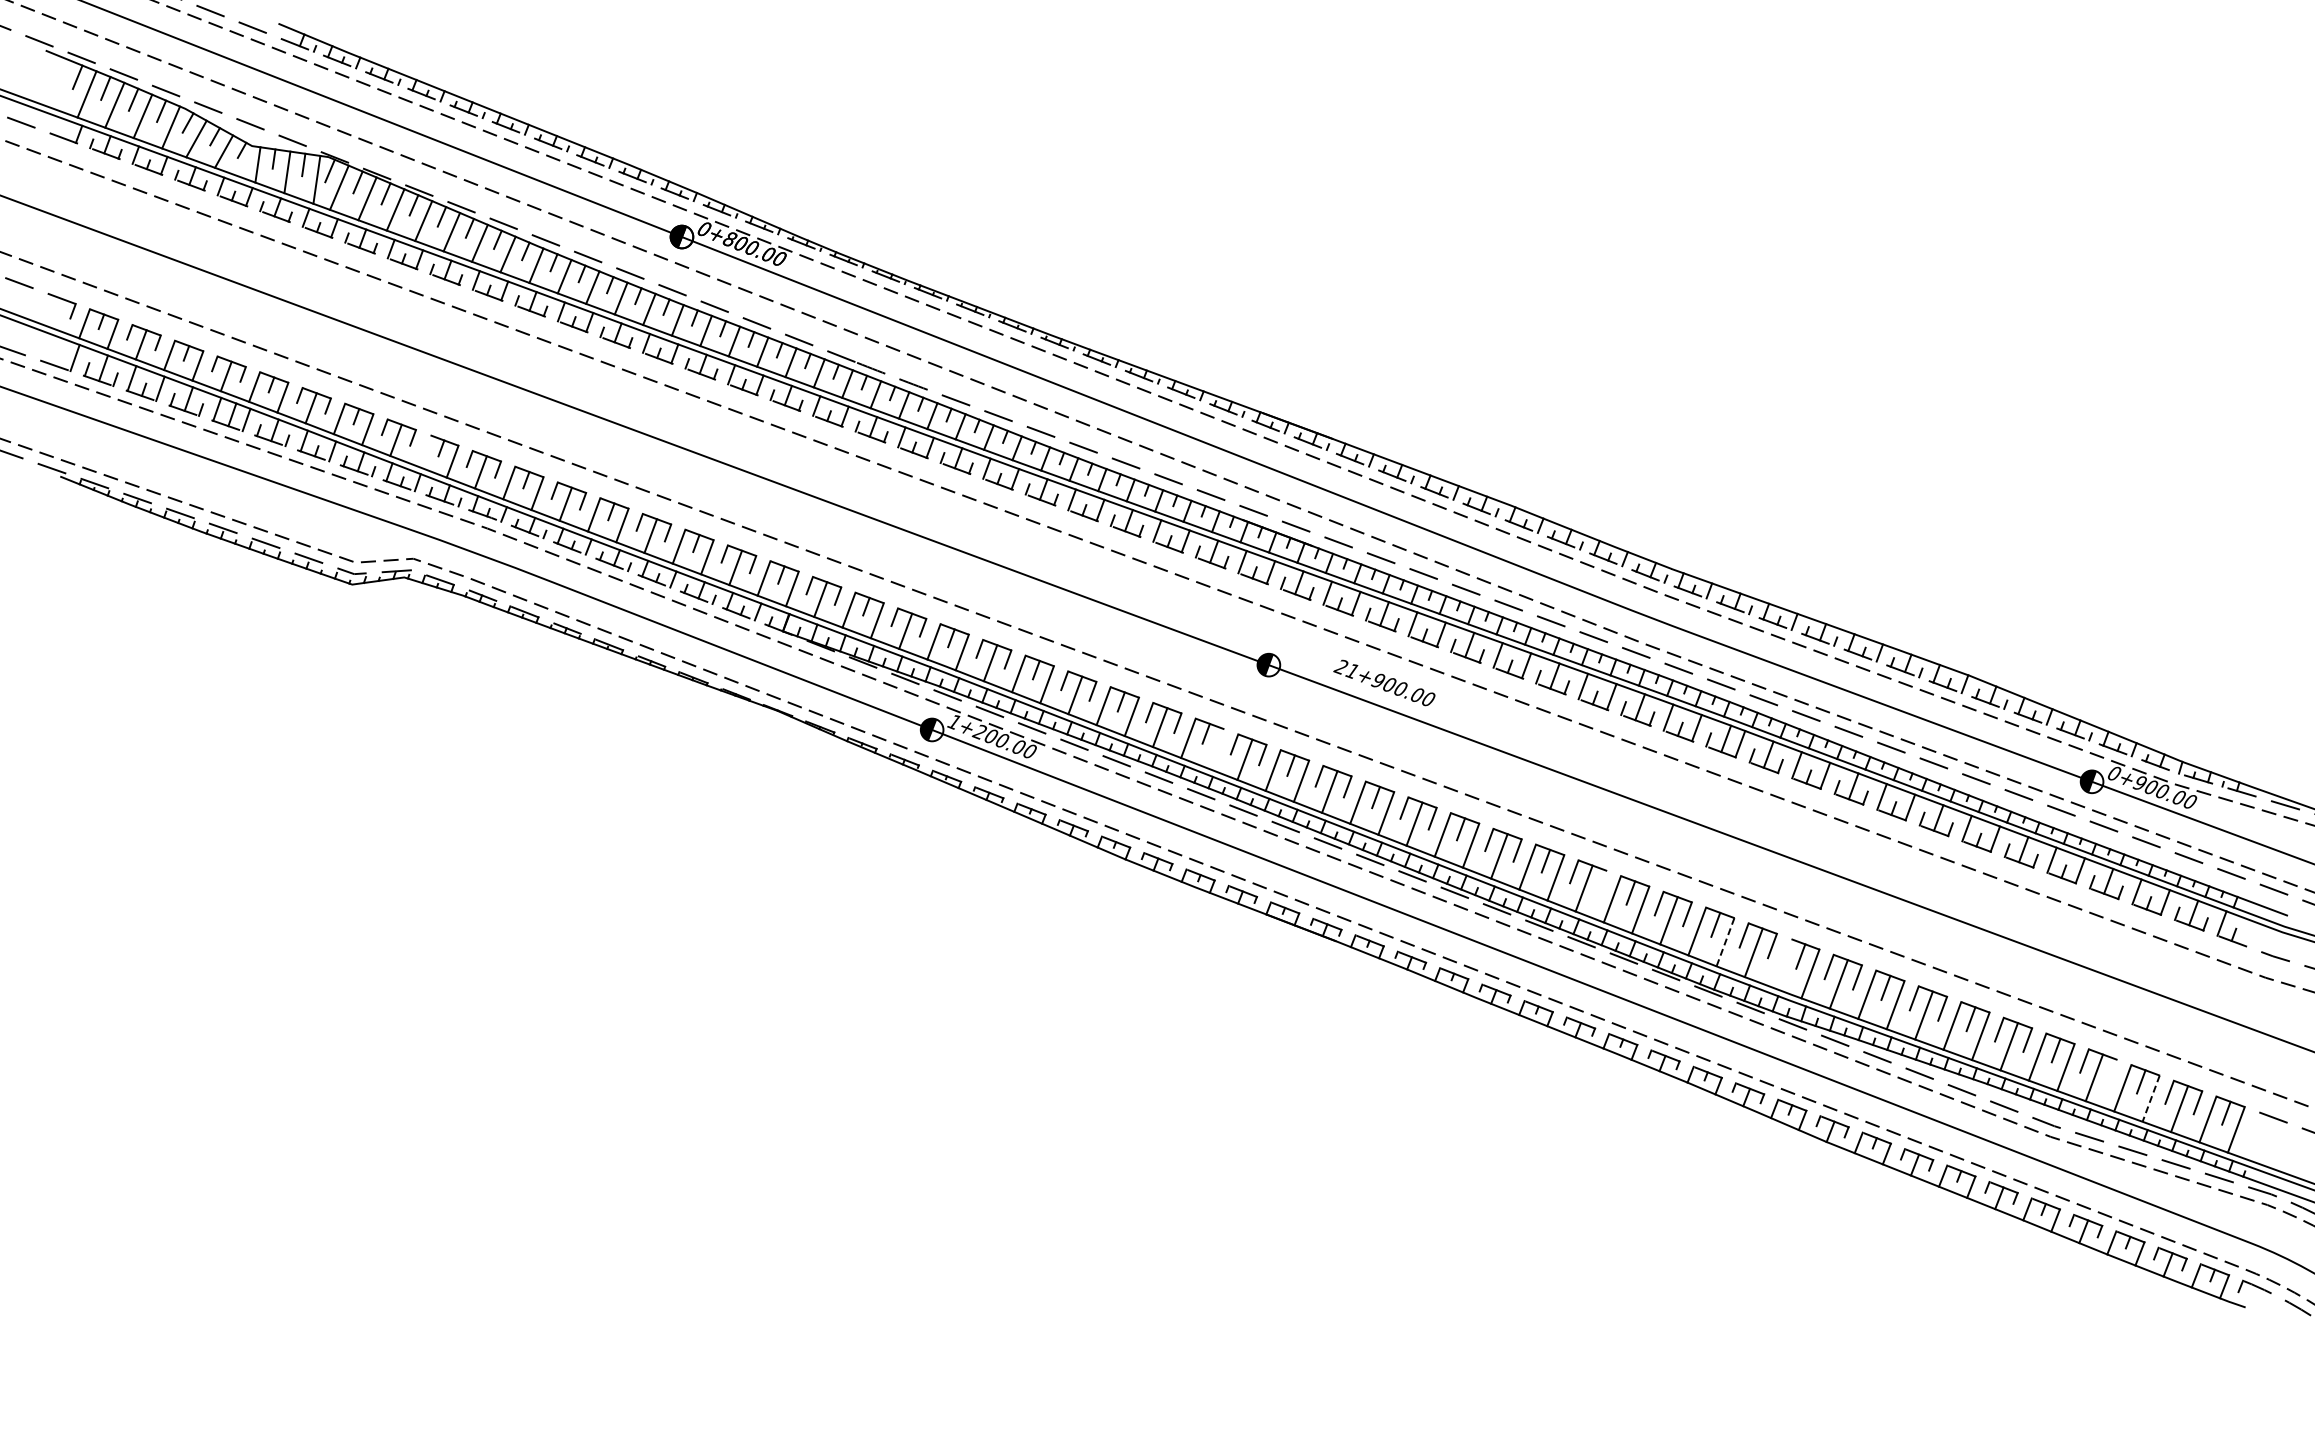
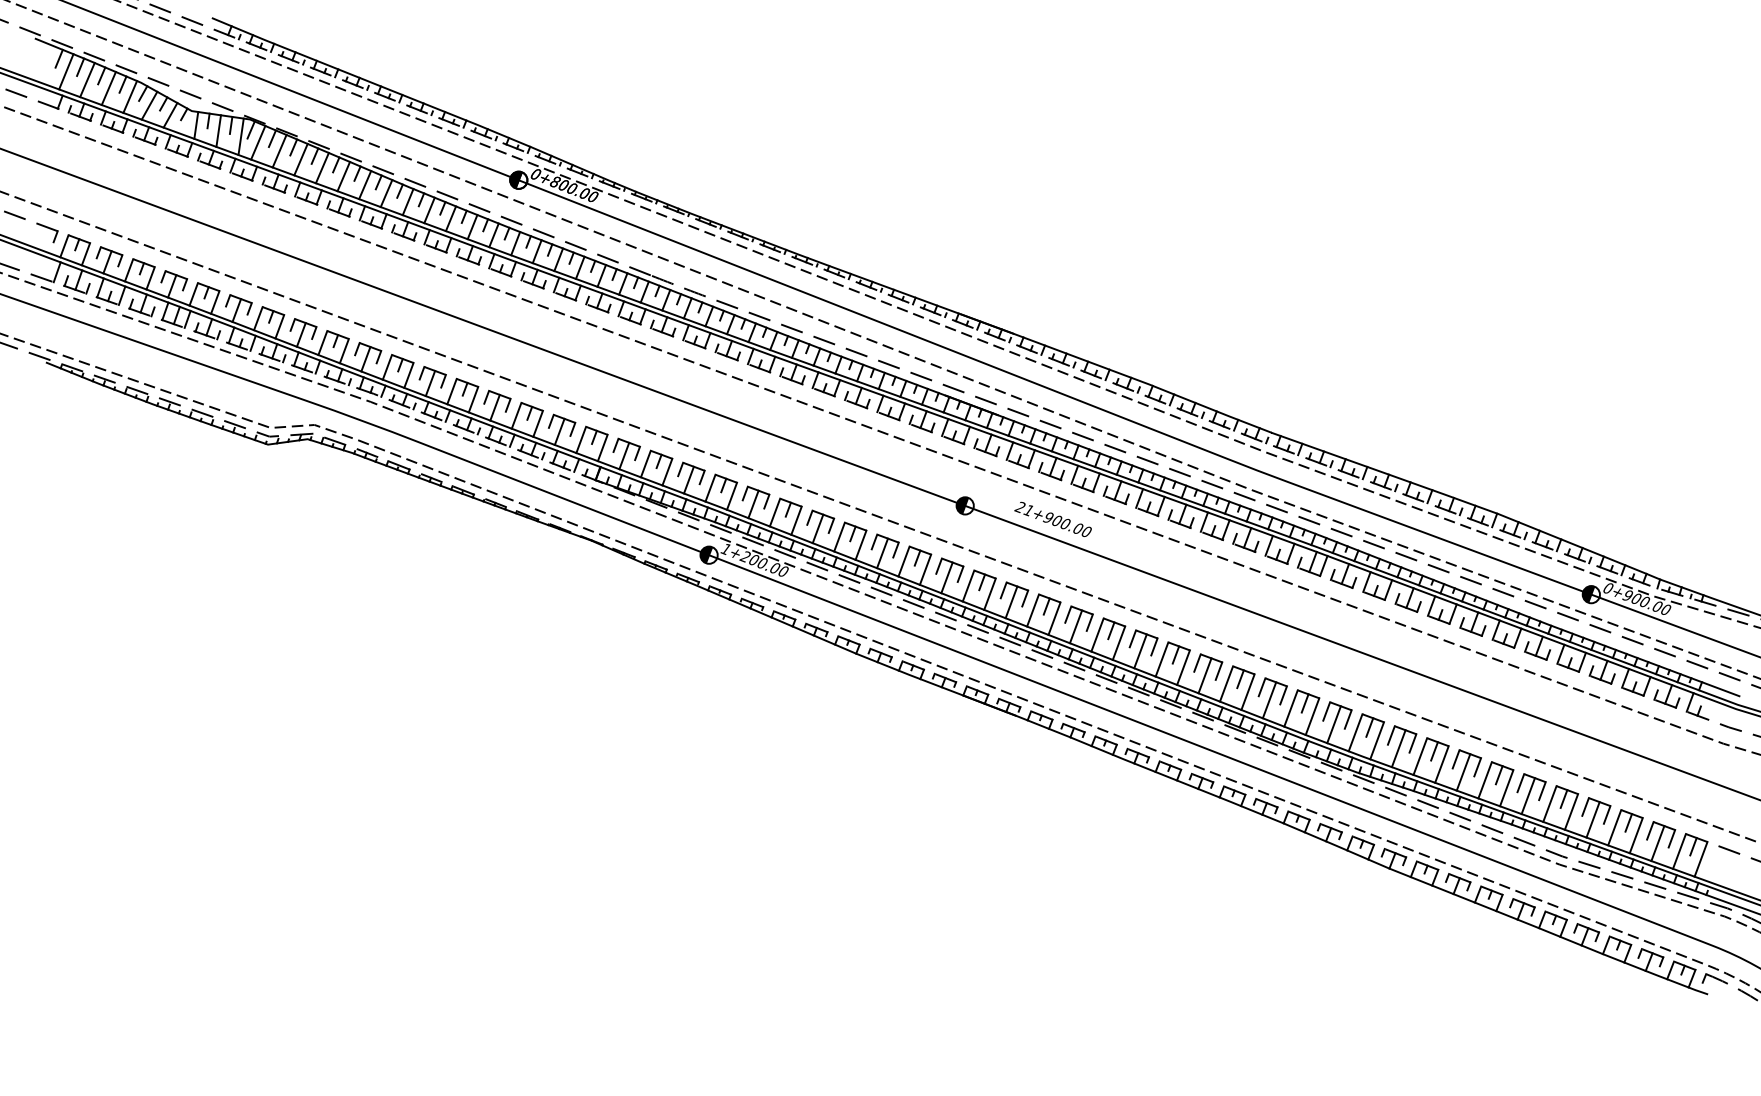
line: (424, 450) -> (322, 342), added
line: (1216, 748) -> (925, 569), added
line: (1602, 881) -> (1218, 670), added
line: (1725, 942) -> (1312, 716), dashed -> solid
line: (1782, 963) -> (1355, 732), added
line: (2112, 1071) -> (1606, 814), added
line: (2151, 1098) -> (1636, 835), dashed -> solid

